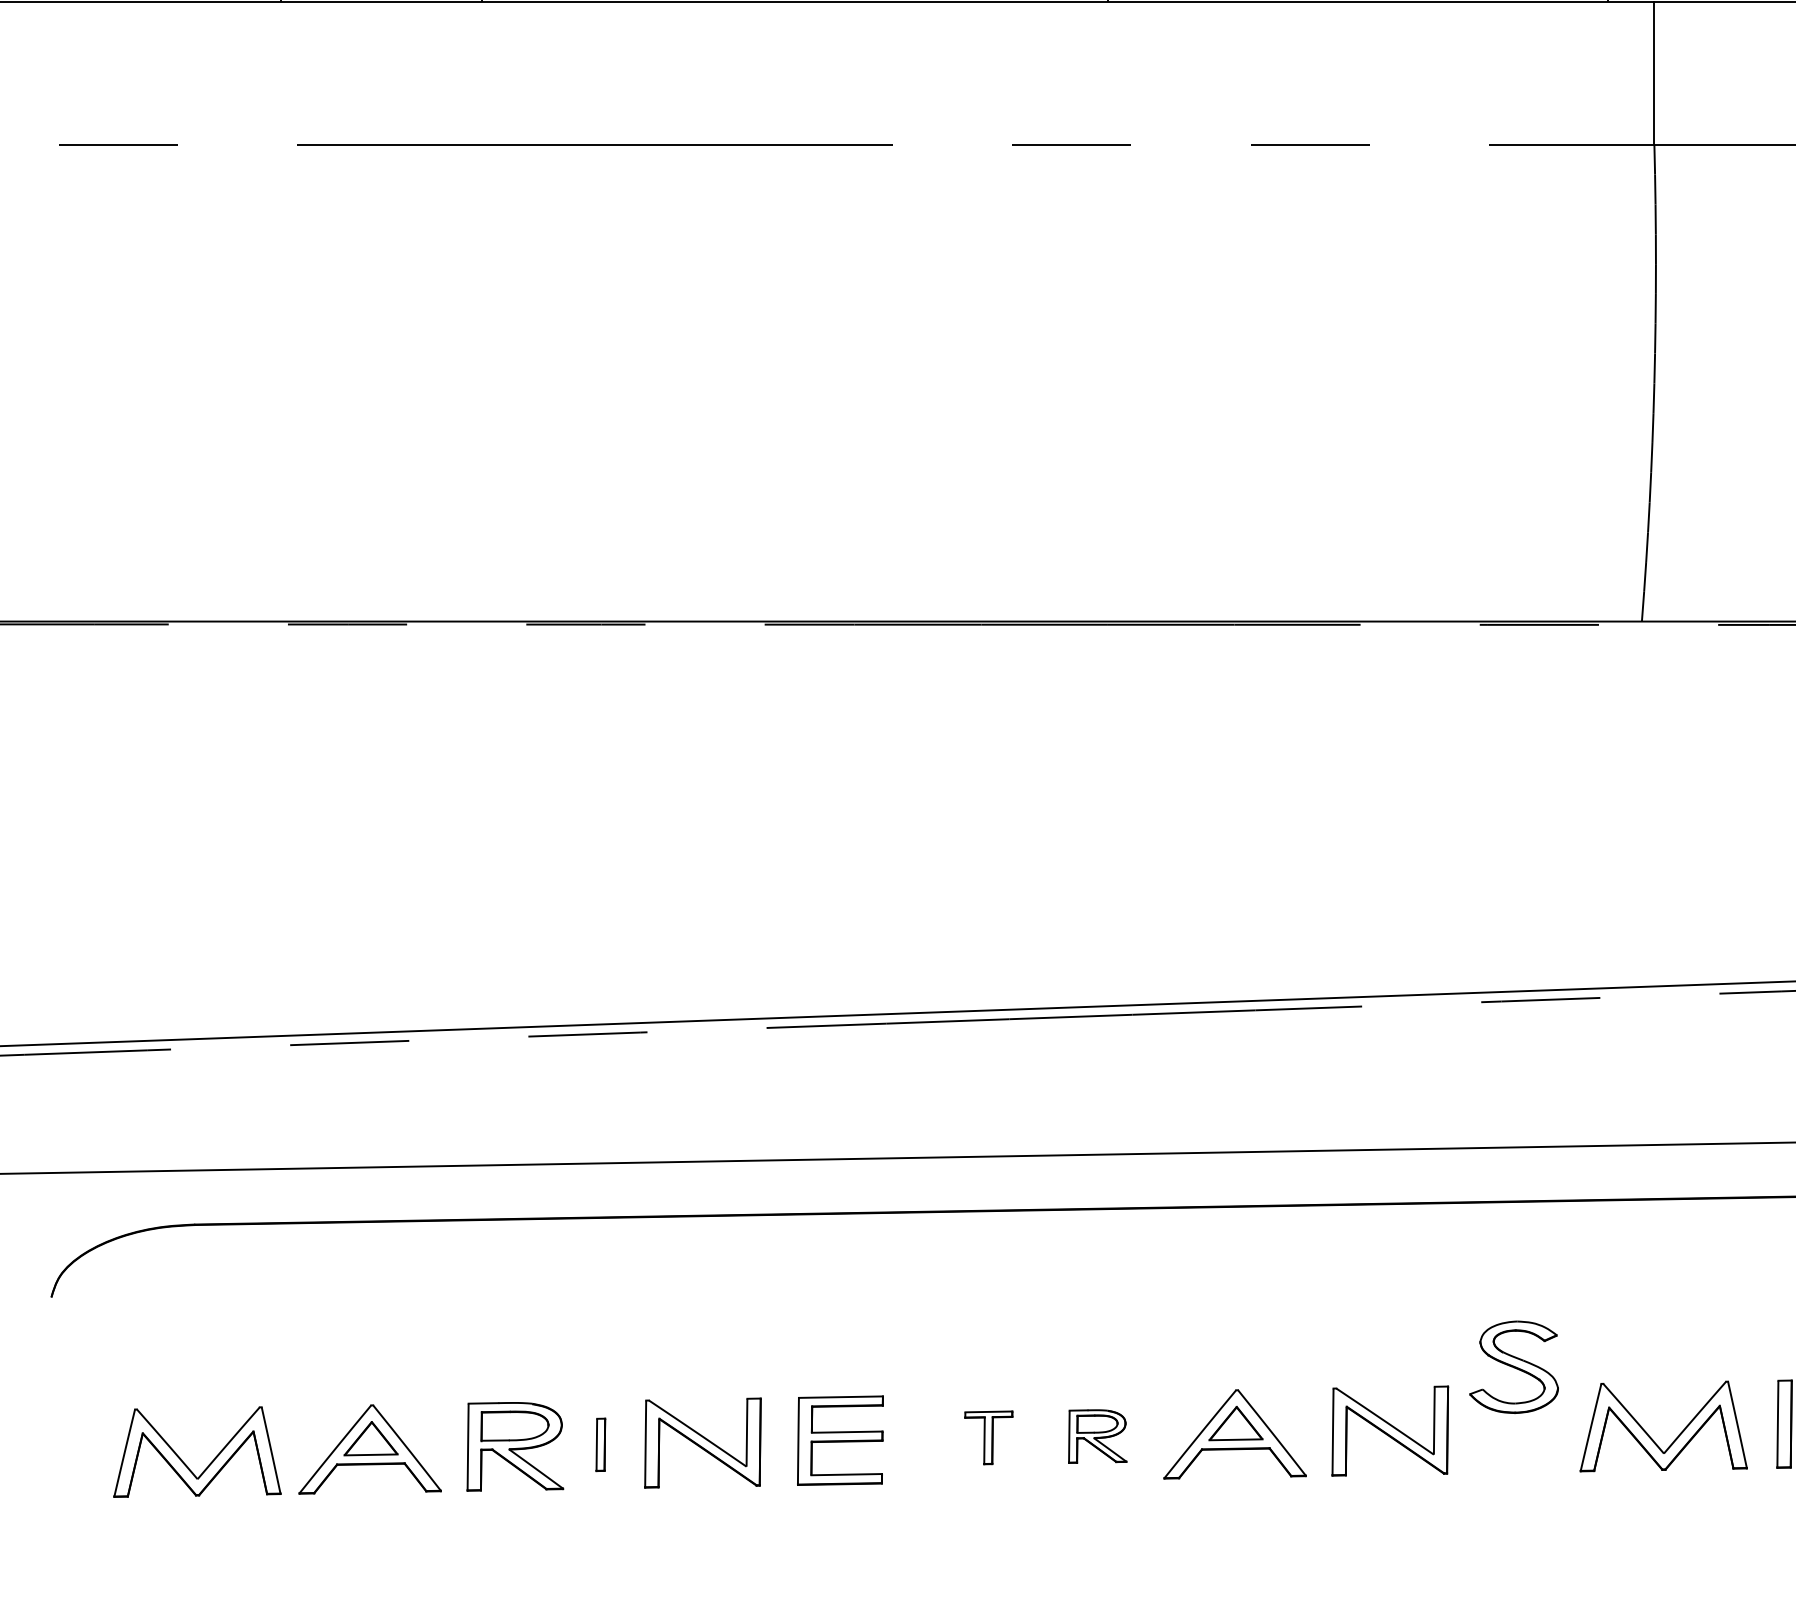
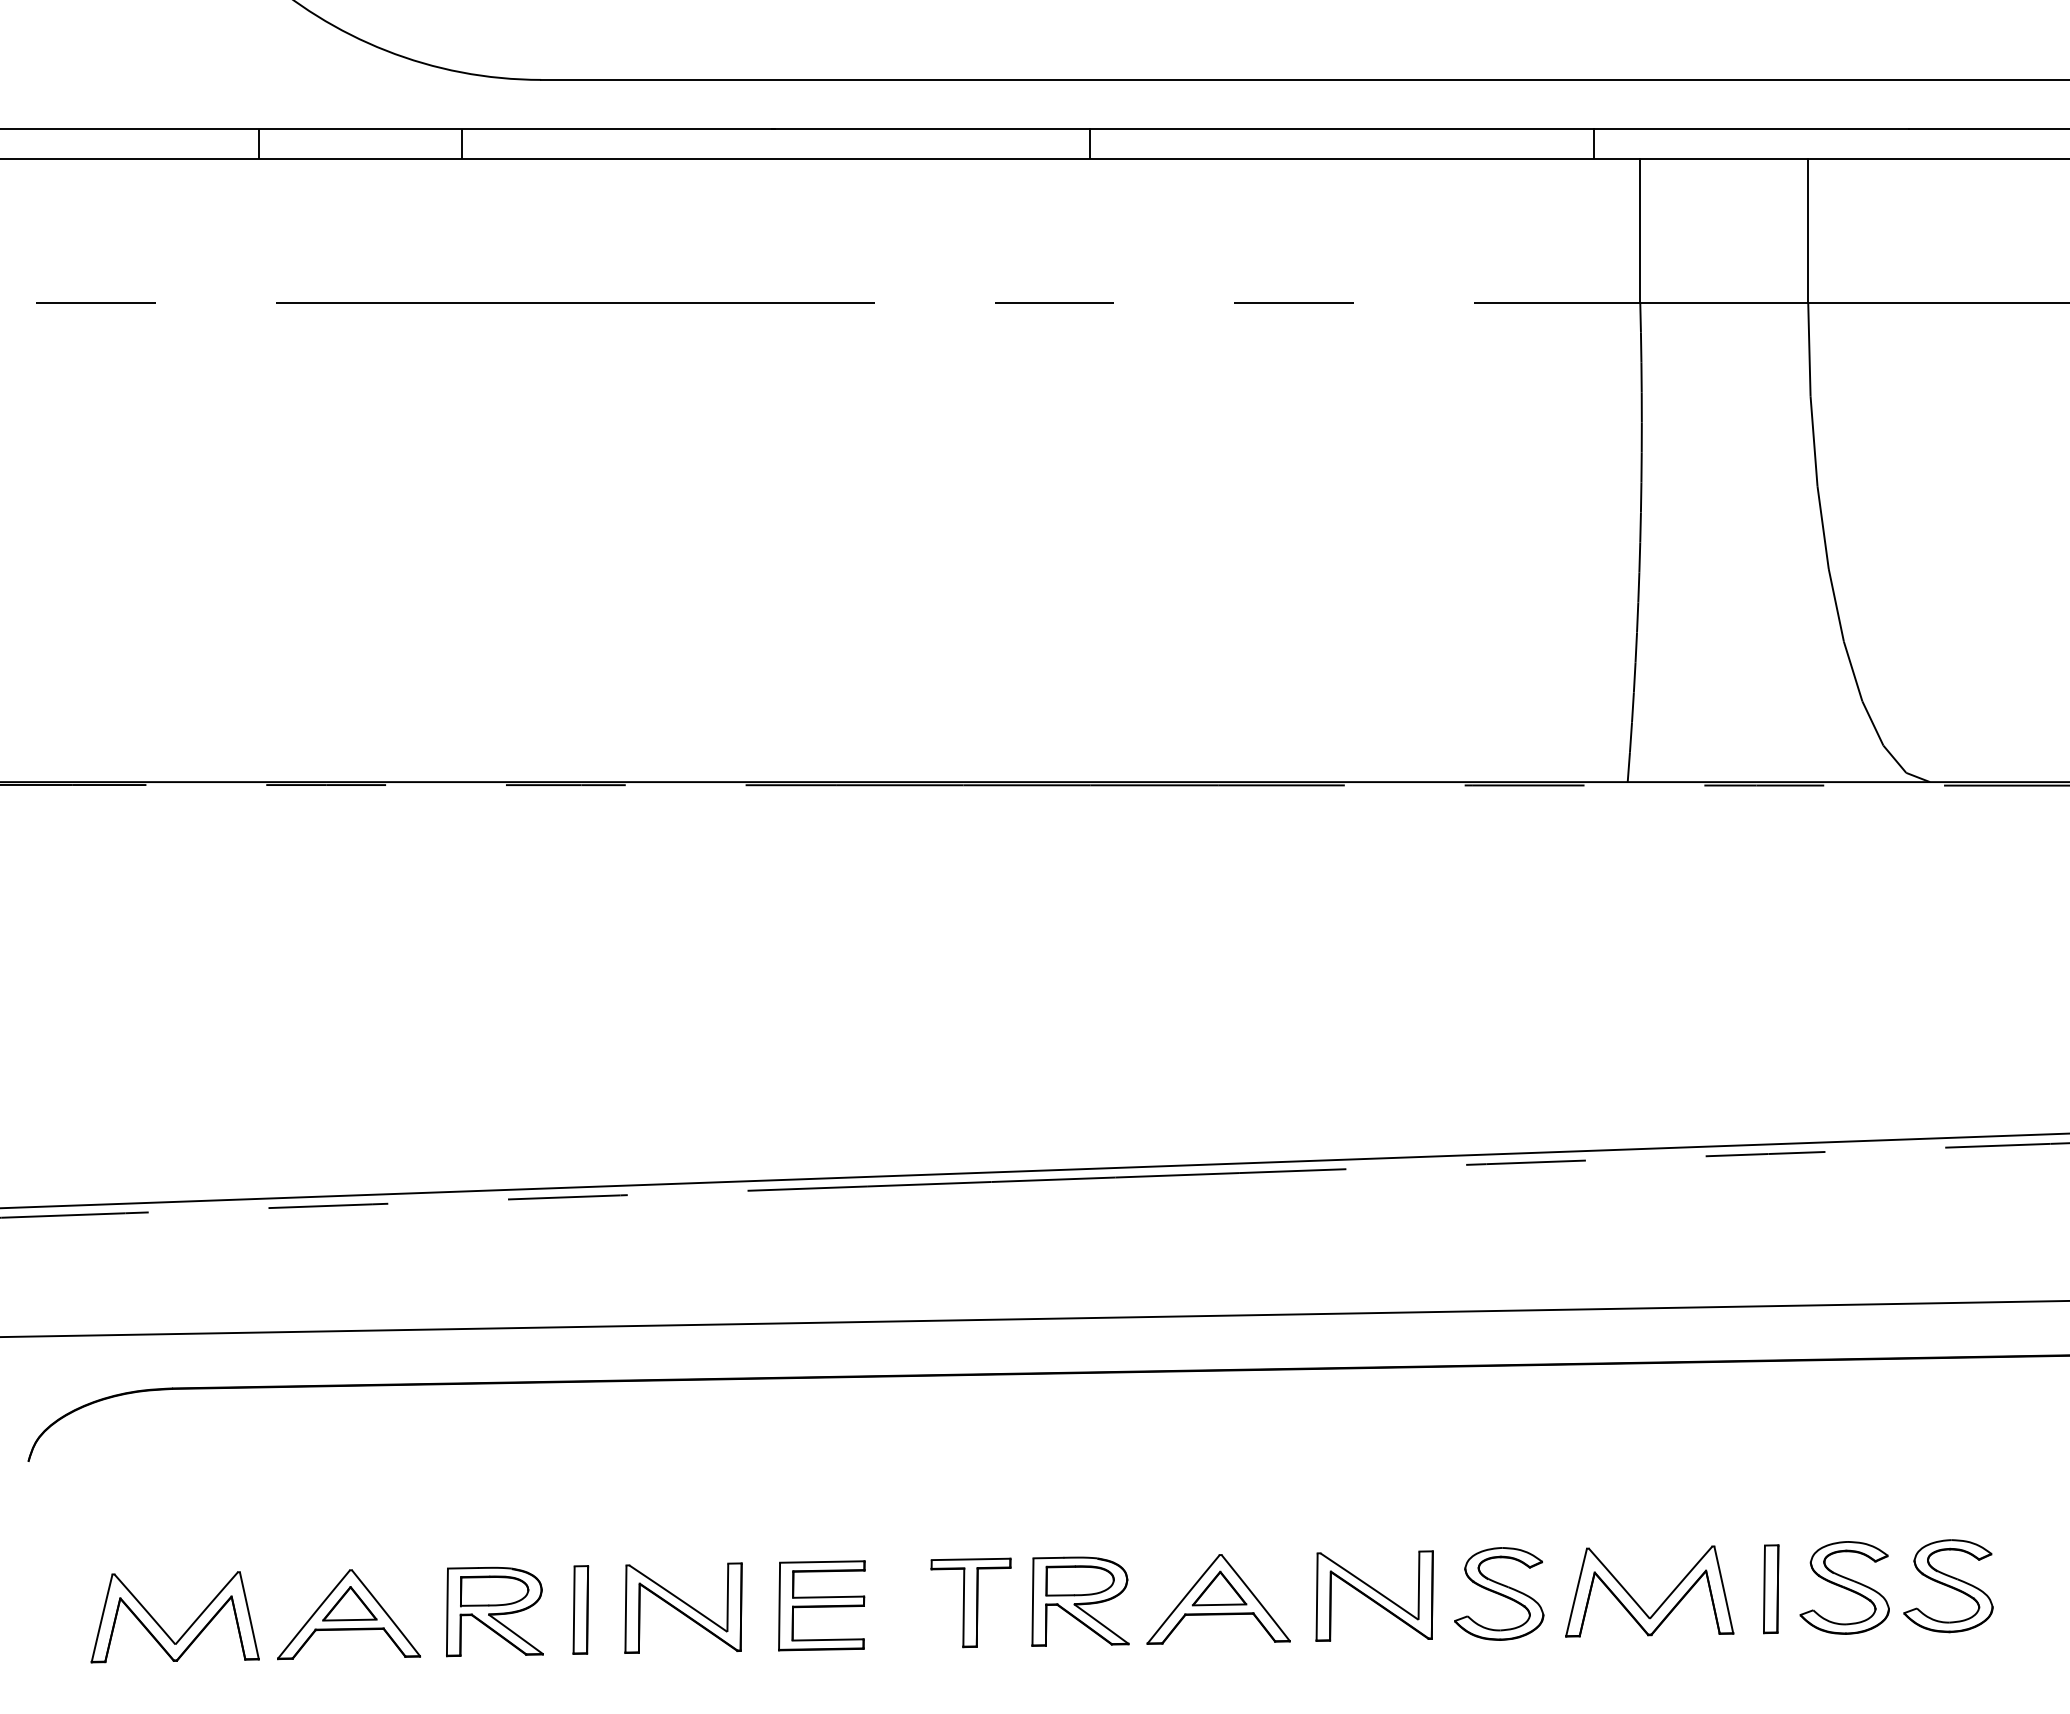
part: (1514, 1366) -> (1499, 1593), moved
part: (1097, 1436) -> (1080, 1601), size x1.67
part: (988, 1437) -> (970, 1602), size x1.67
part: (600, 1444) -> (580, 1609), size x1.67

